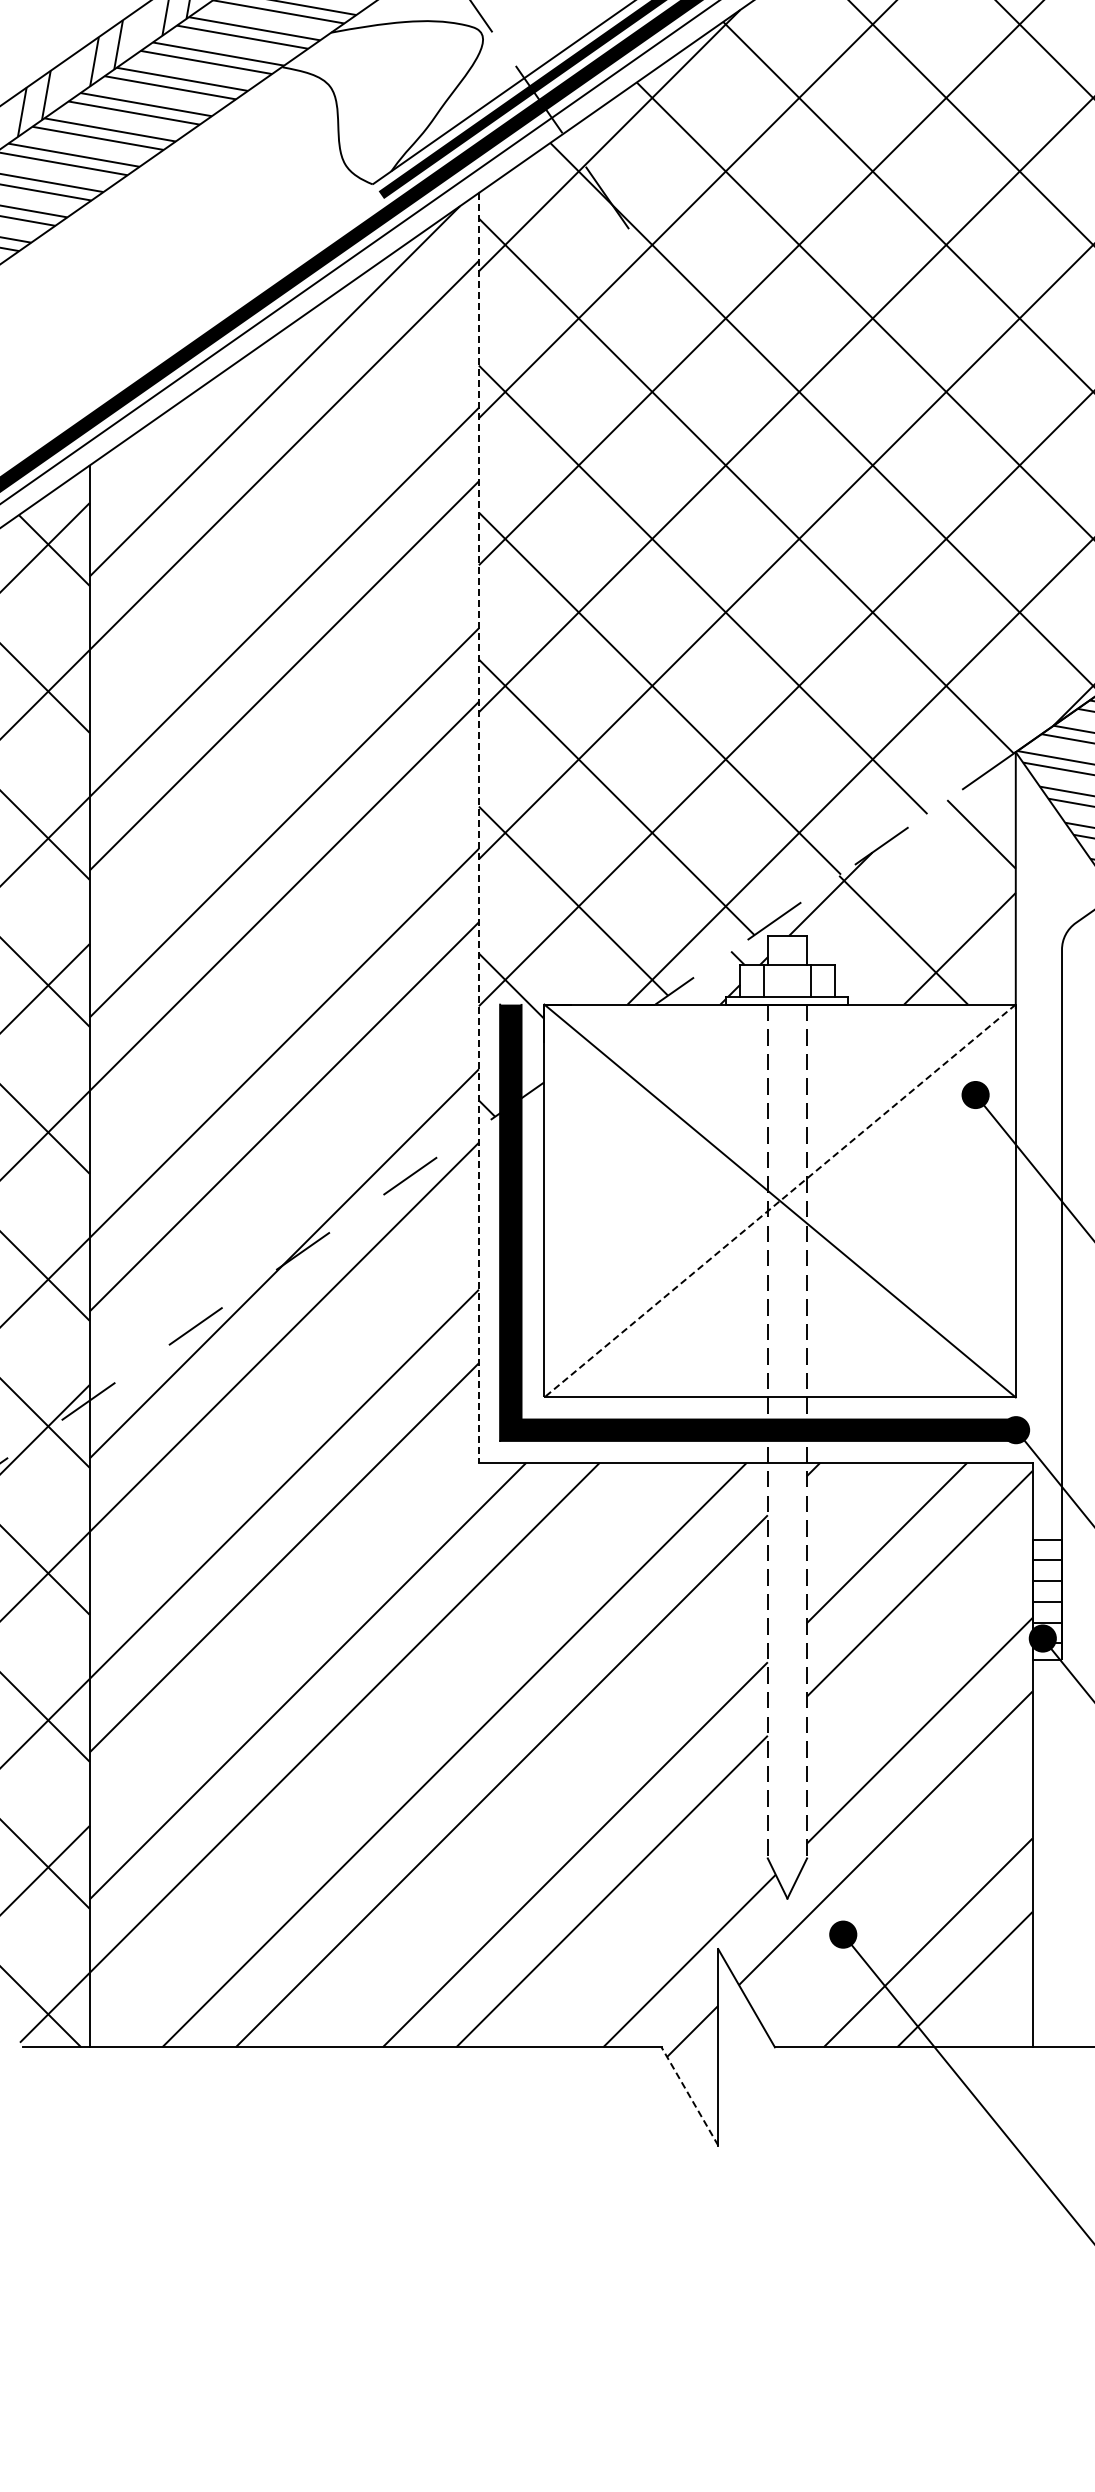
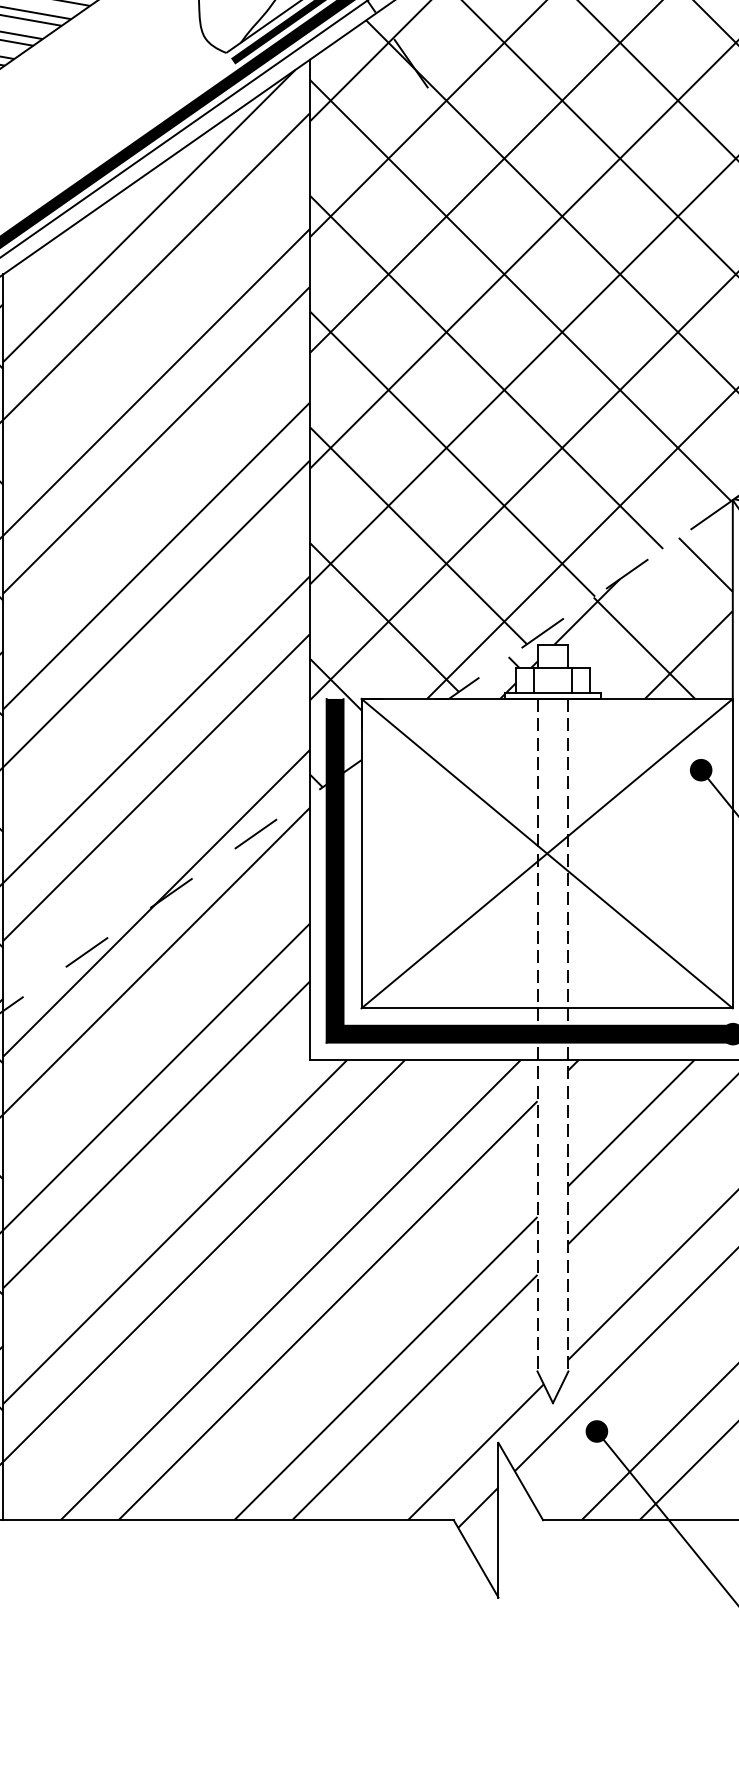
line: (478, 827) -> (309, 559), dashed -> solid
line: (780, 1201) -> (547, 854), dashed -> solid
line: (689, 2096) -> (475, 1558), dashed -> solid

